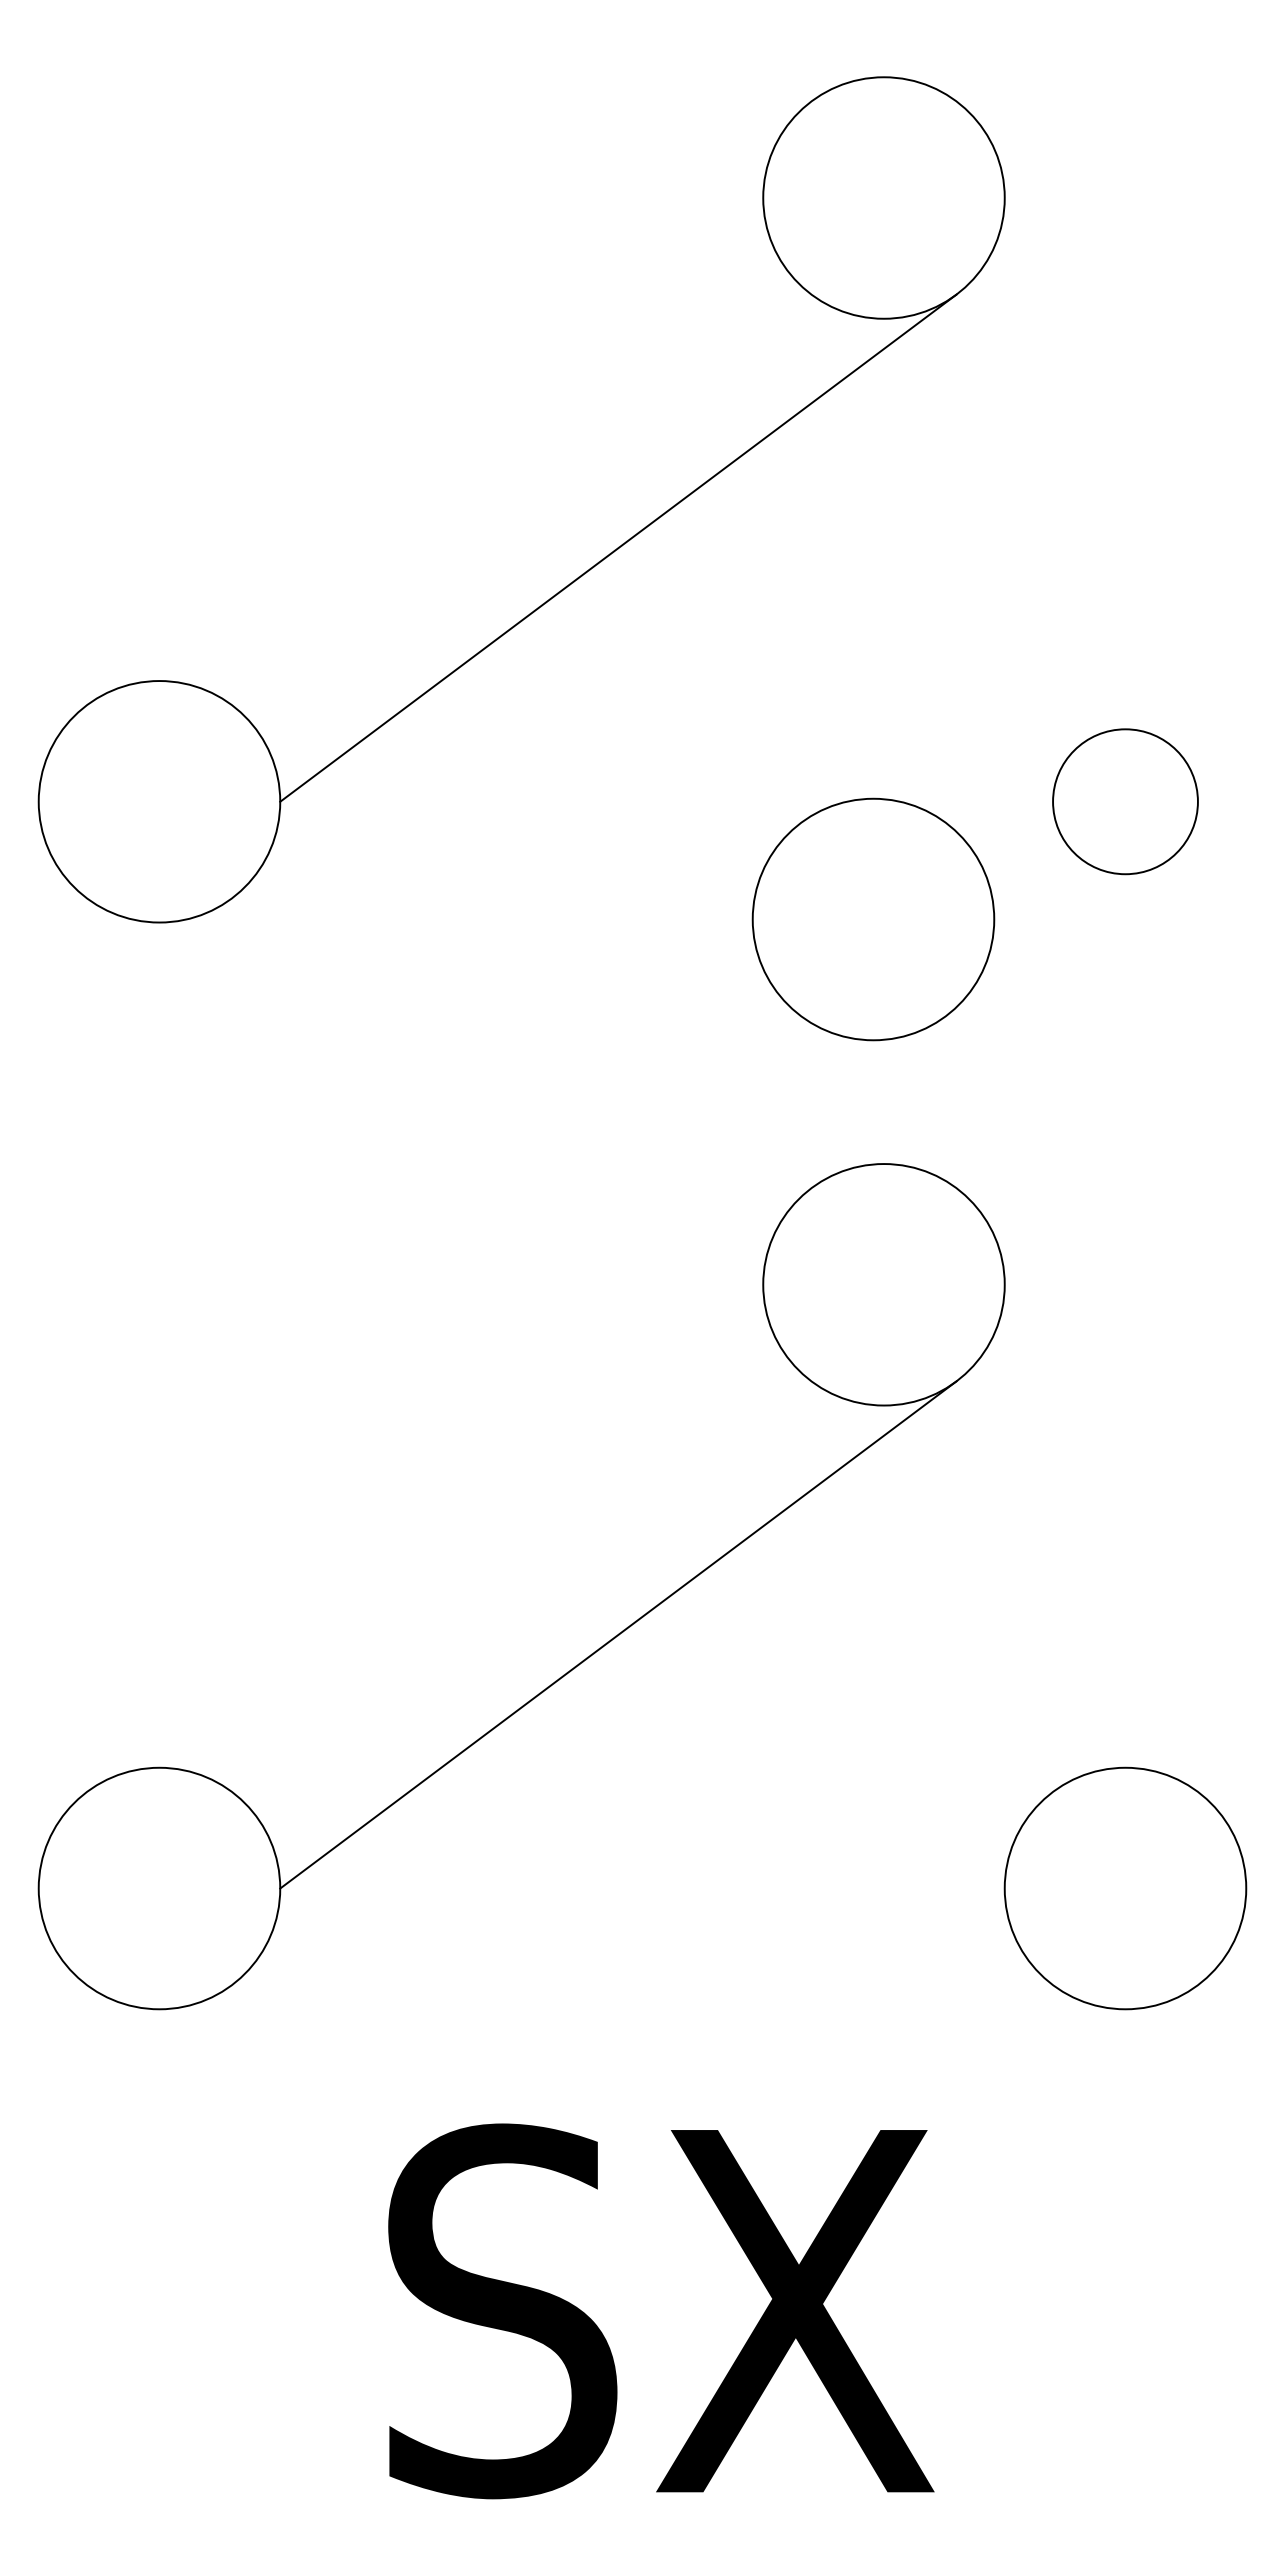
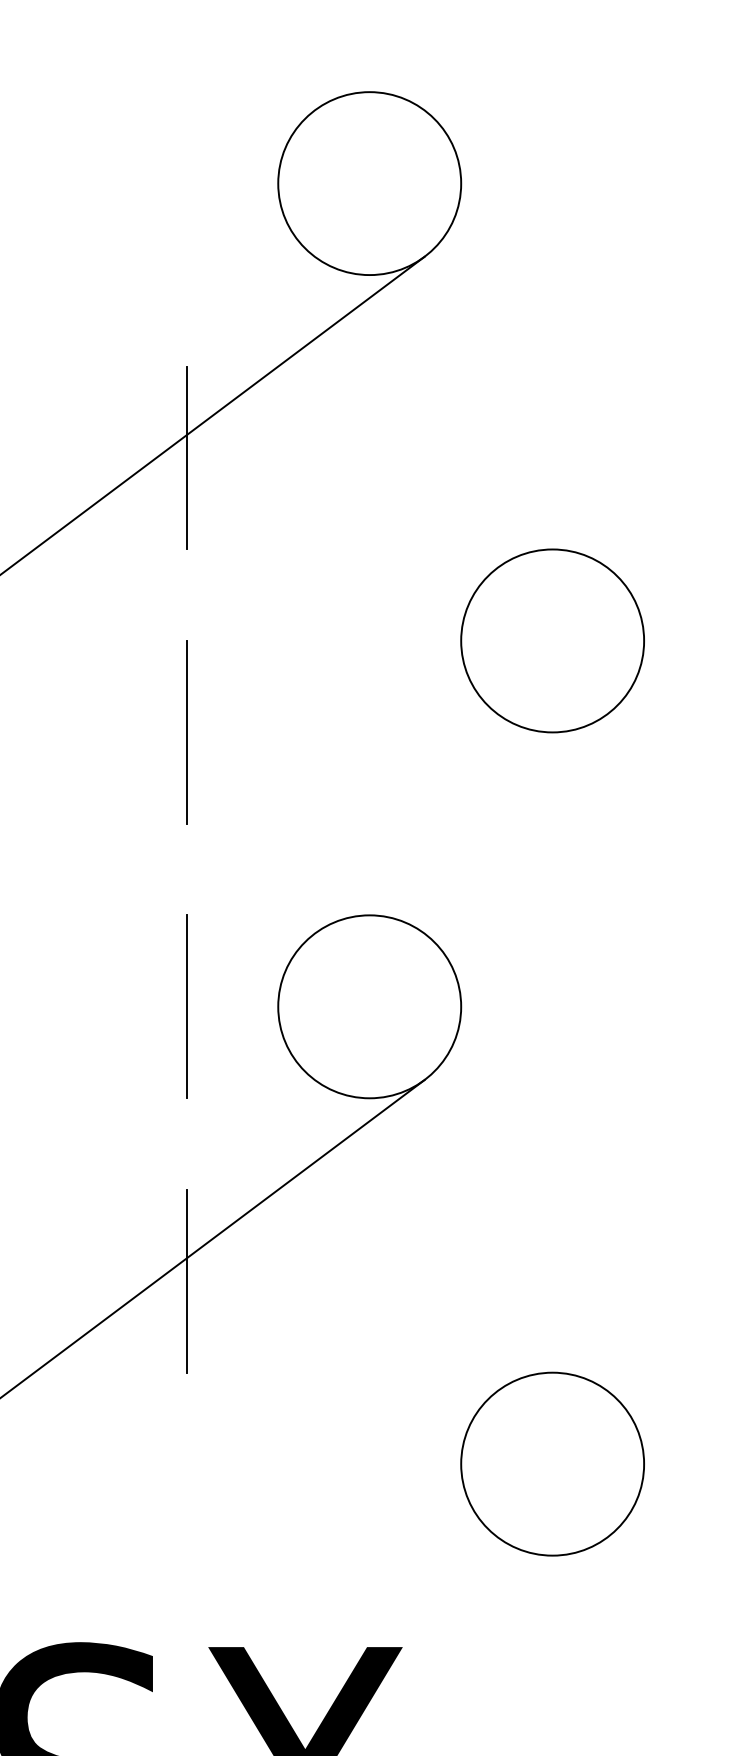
line: (642, 560) -> (186, 458), added
circle: (1125, 801) -> (552, 640), size x1.67
circle: (873, 919) -> (361, 730), removed
line: (642, 922) -> (186, 732), added
line: (642, 1284) -> (186, 1006), added
line: (642, 1646) -> (186, 1280), added

